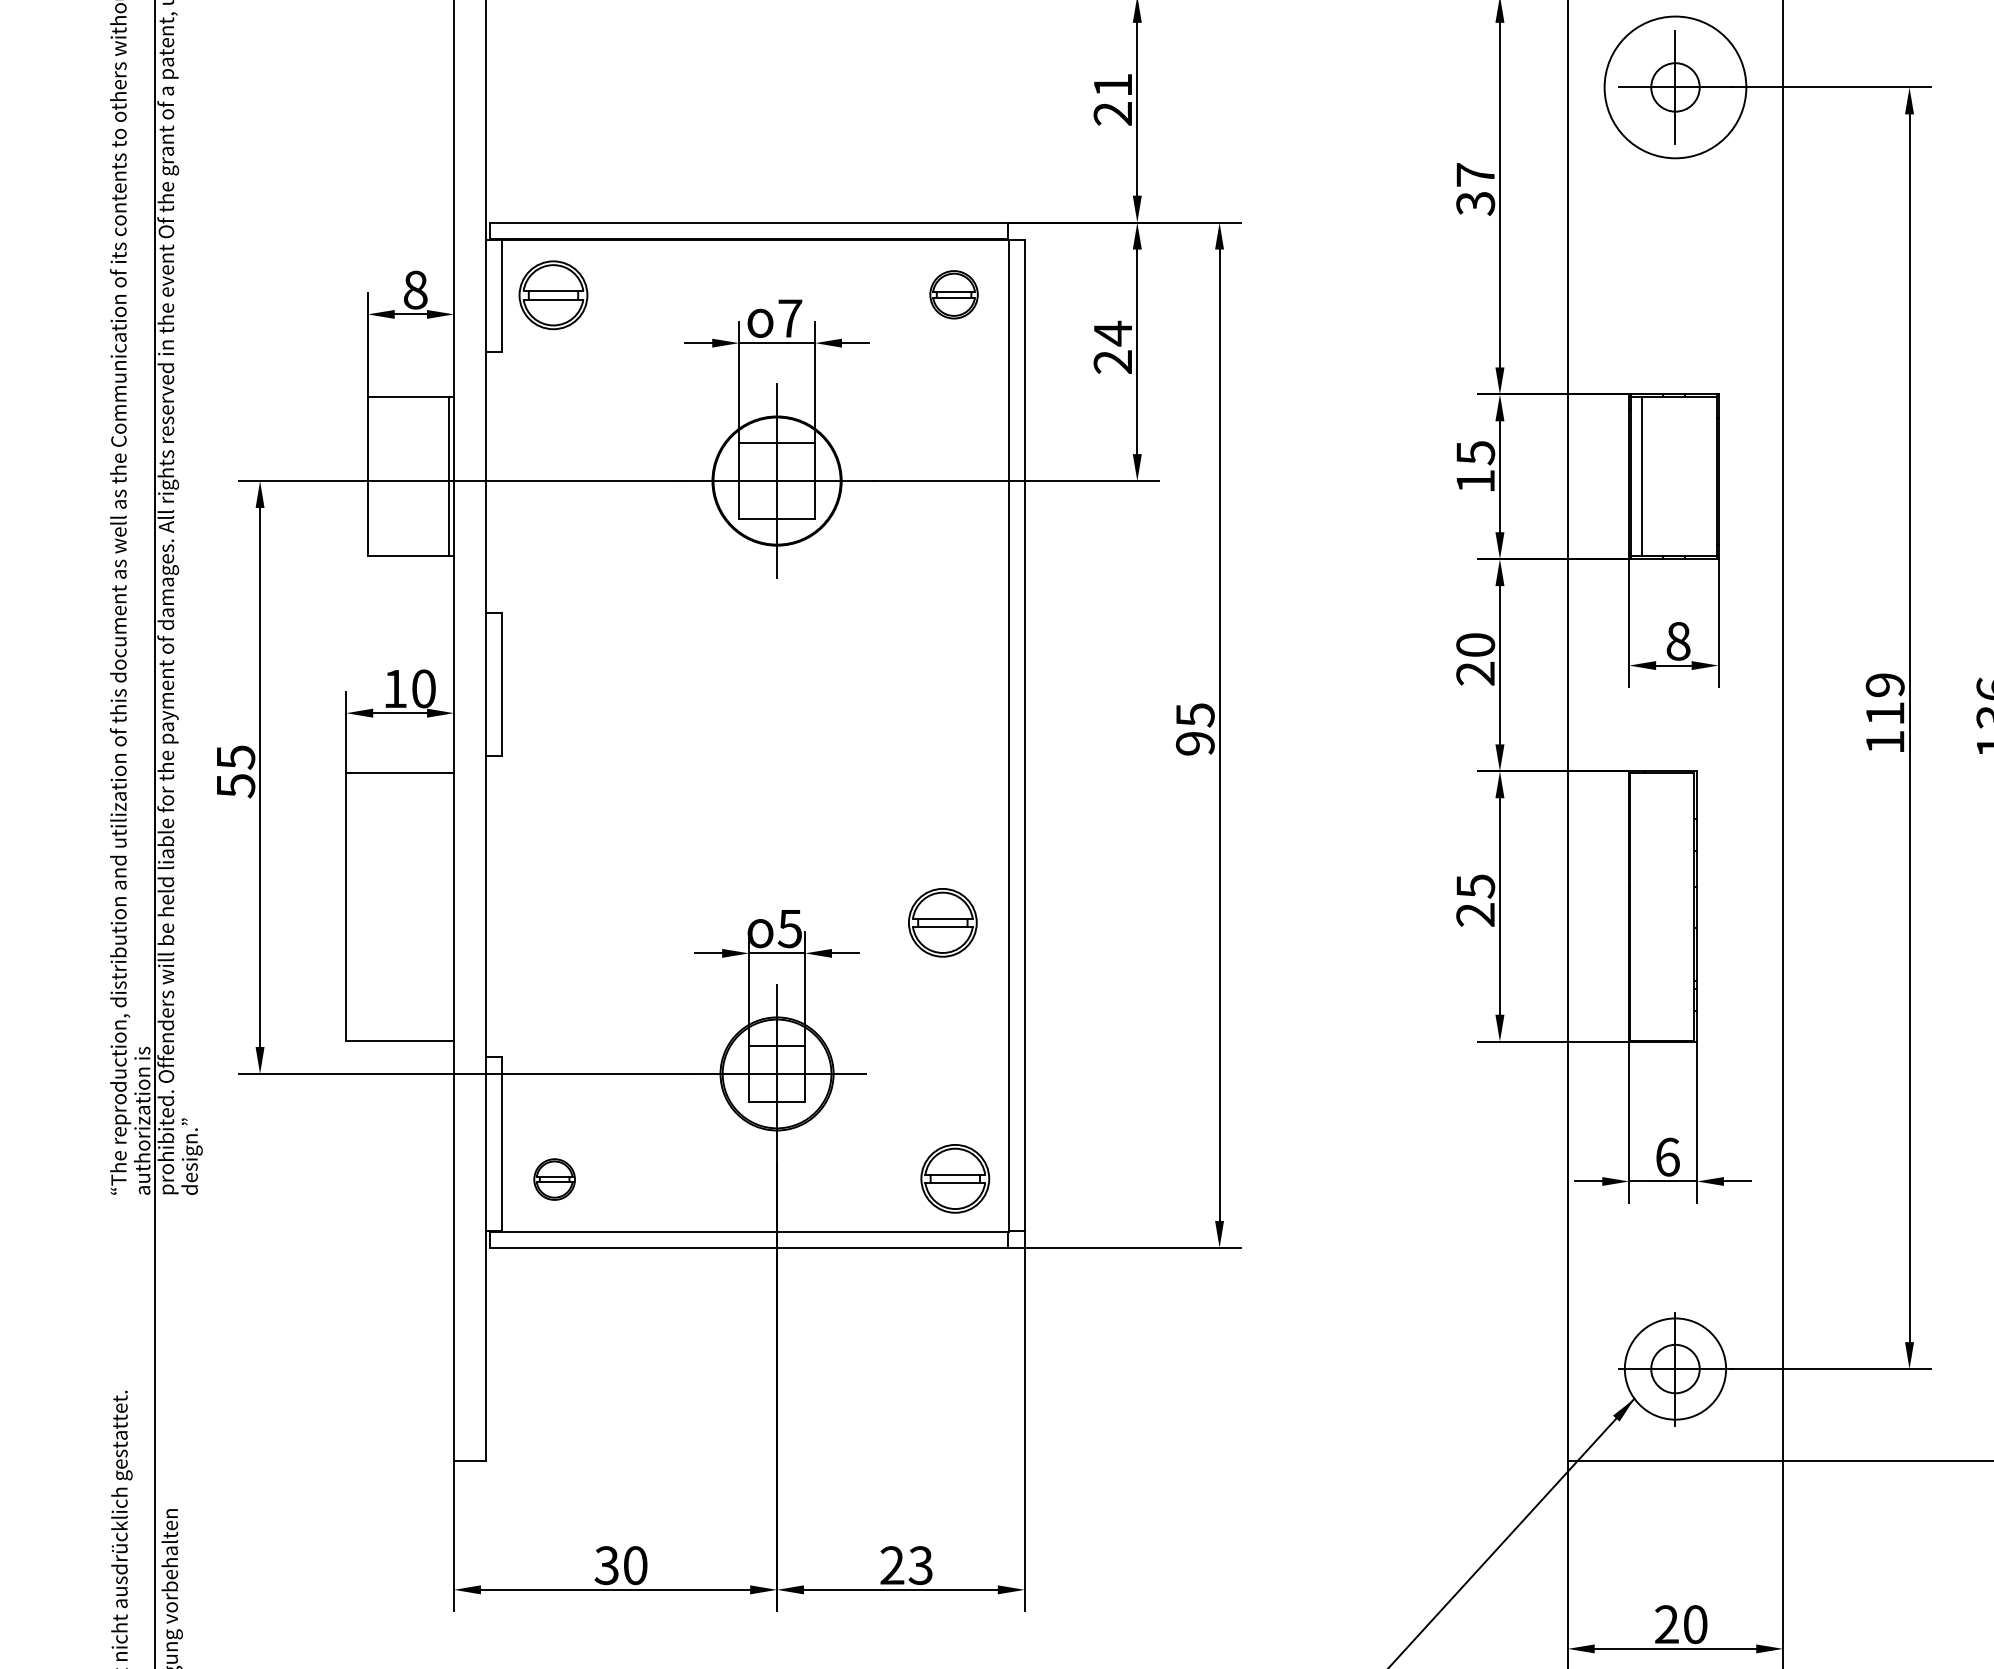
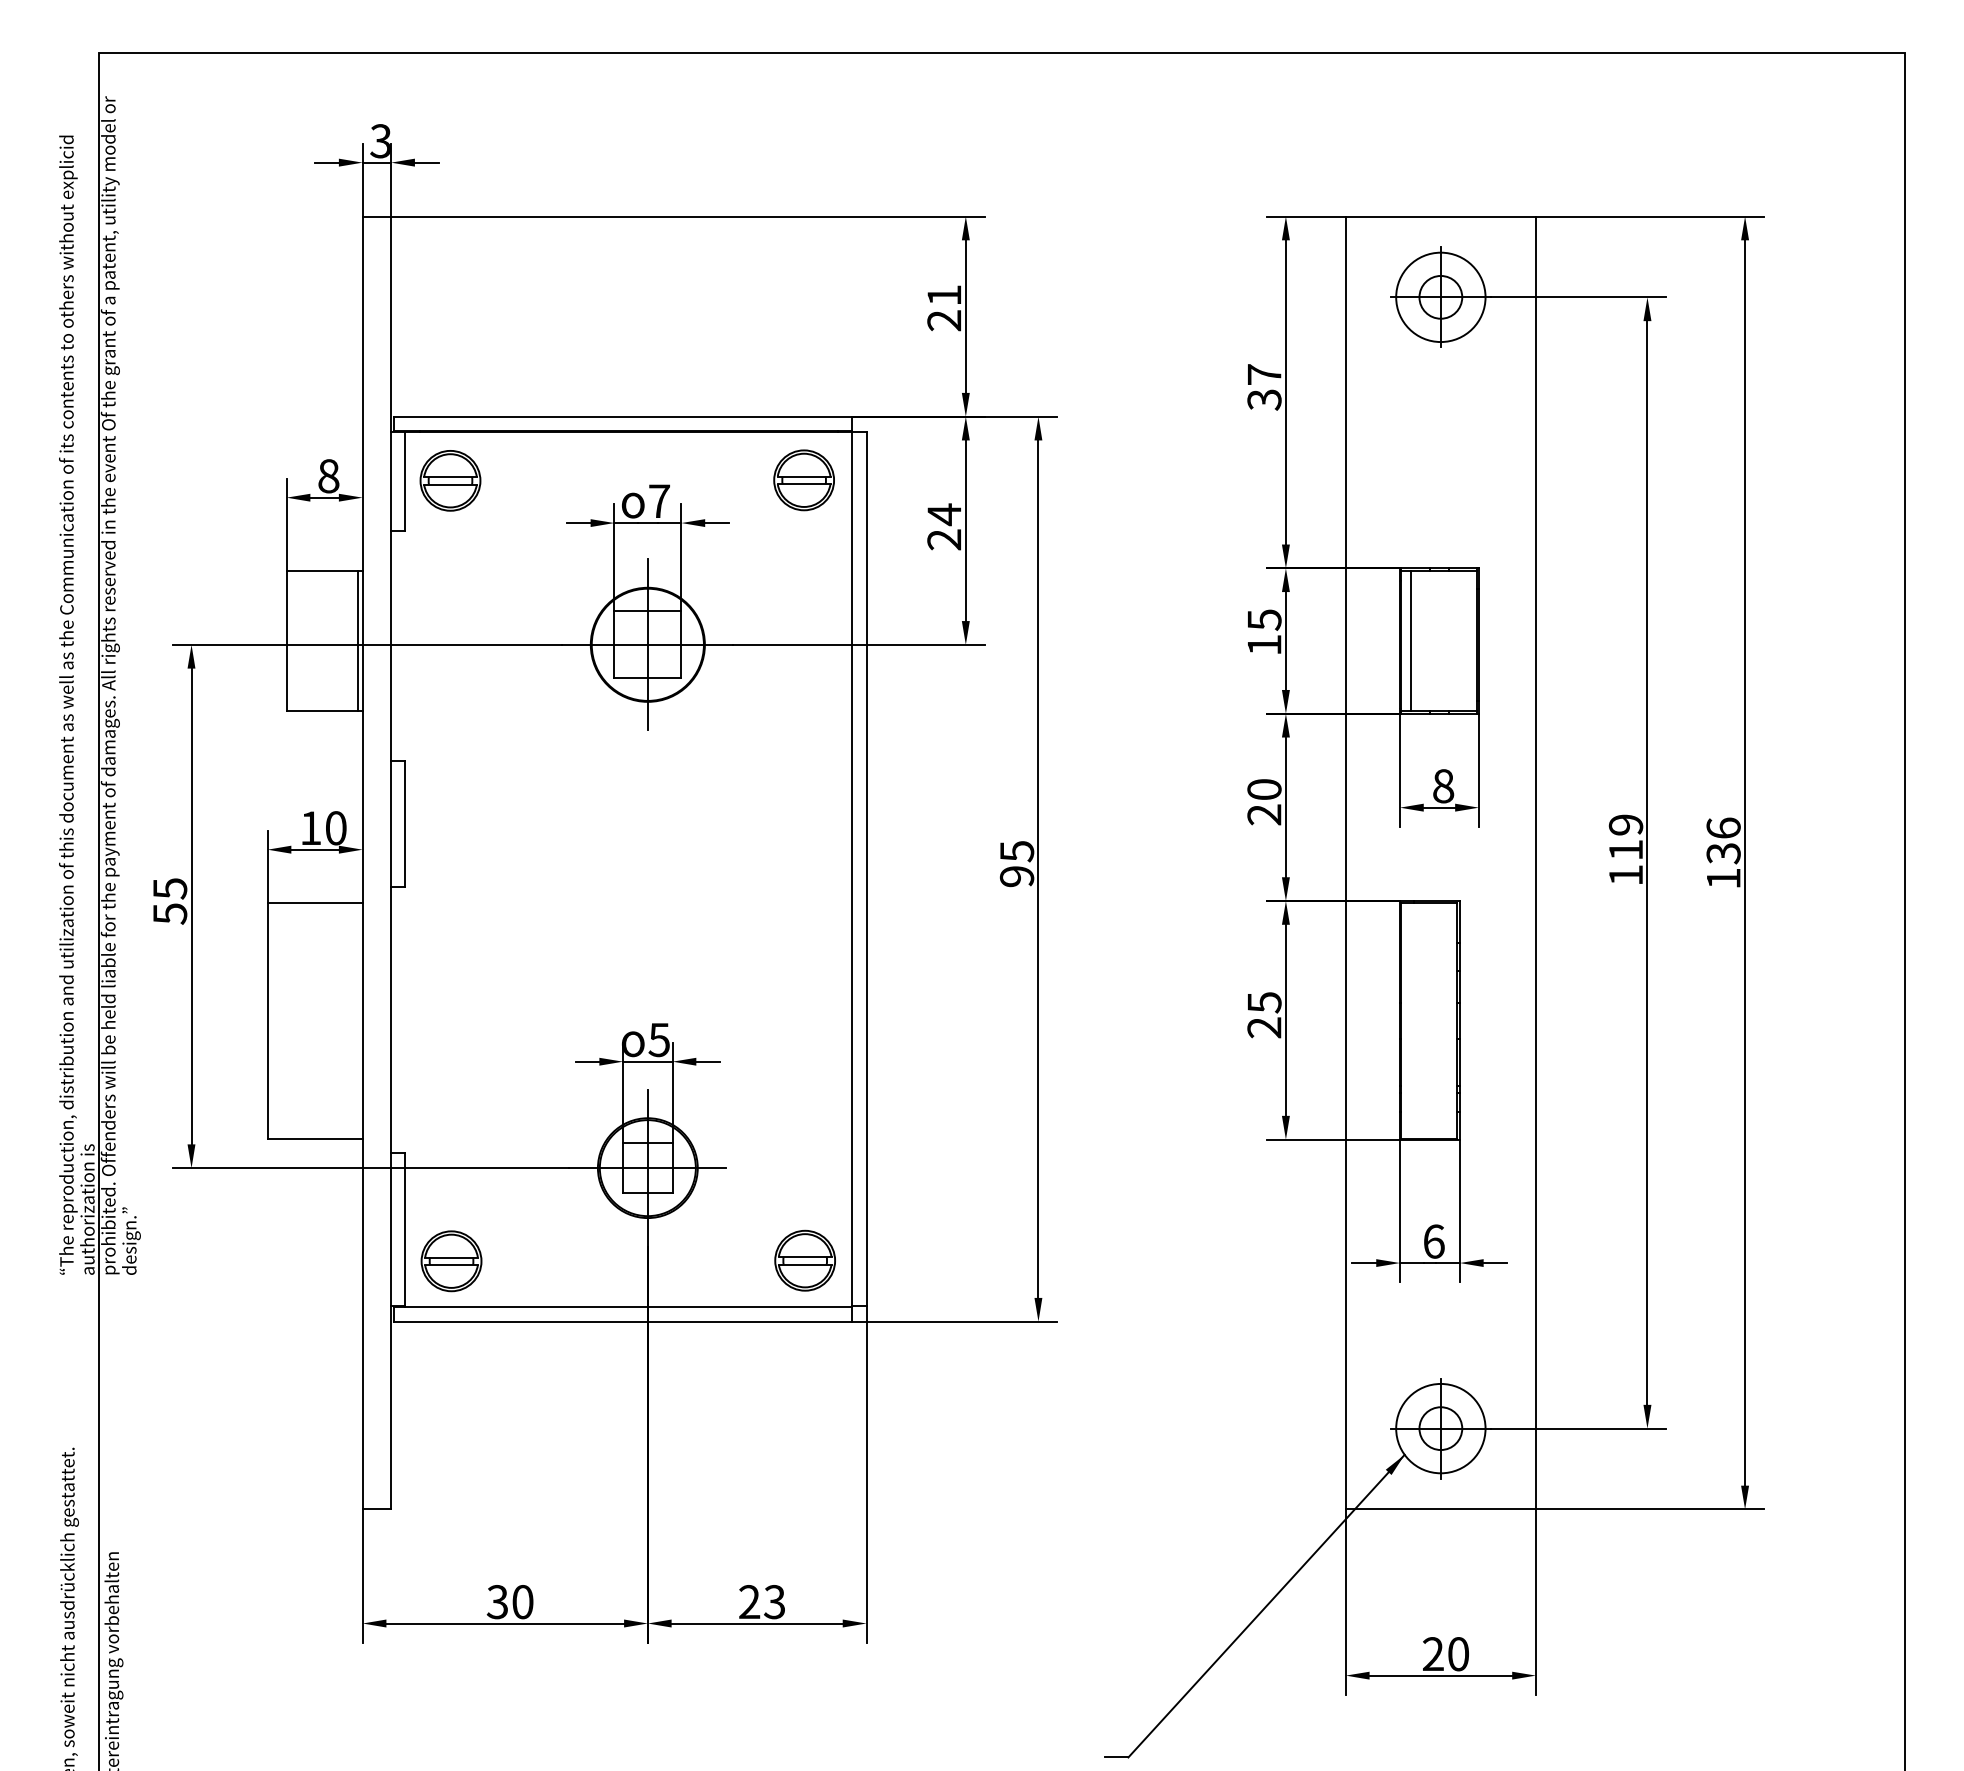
circle: (1675, 87) -> (1440, 297), size x0.71
part: (953, 294) -> (803, 480), size x1.43
part: (942, 922) -> (793, 1034), removed
part: (554, 1179) -> (451, 1261), size x1.67

